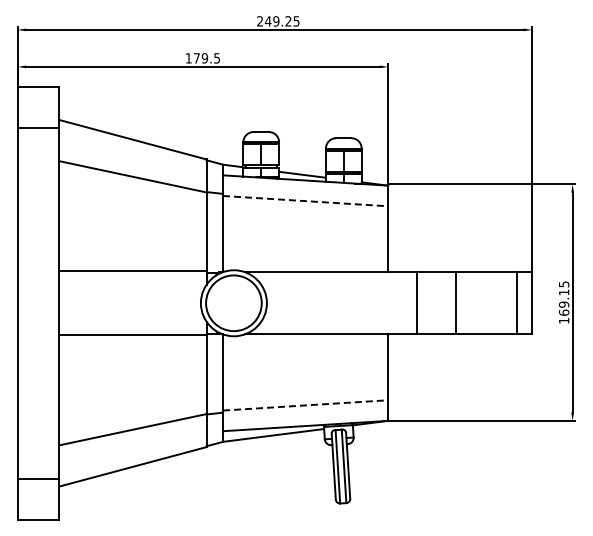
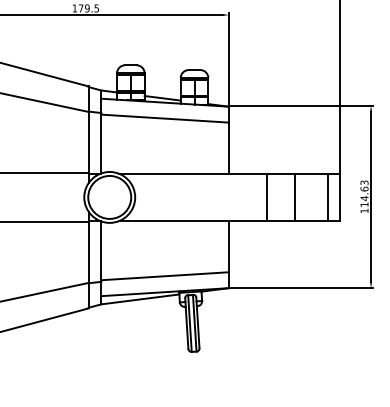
line: (305, 201) -> (164, 118), dashed -> solid
text: (563, 298) -> (364, 193), 169.15 -> 114.63
line: (416, 303) -> (266, 197), moved
line: (456, 303) -> (294, 197), moved
line: (305, 405) -> (164, 276), dashed -> solid

